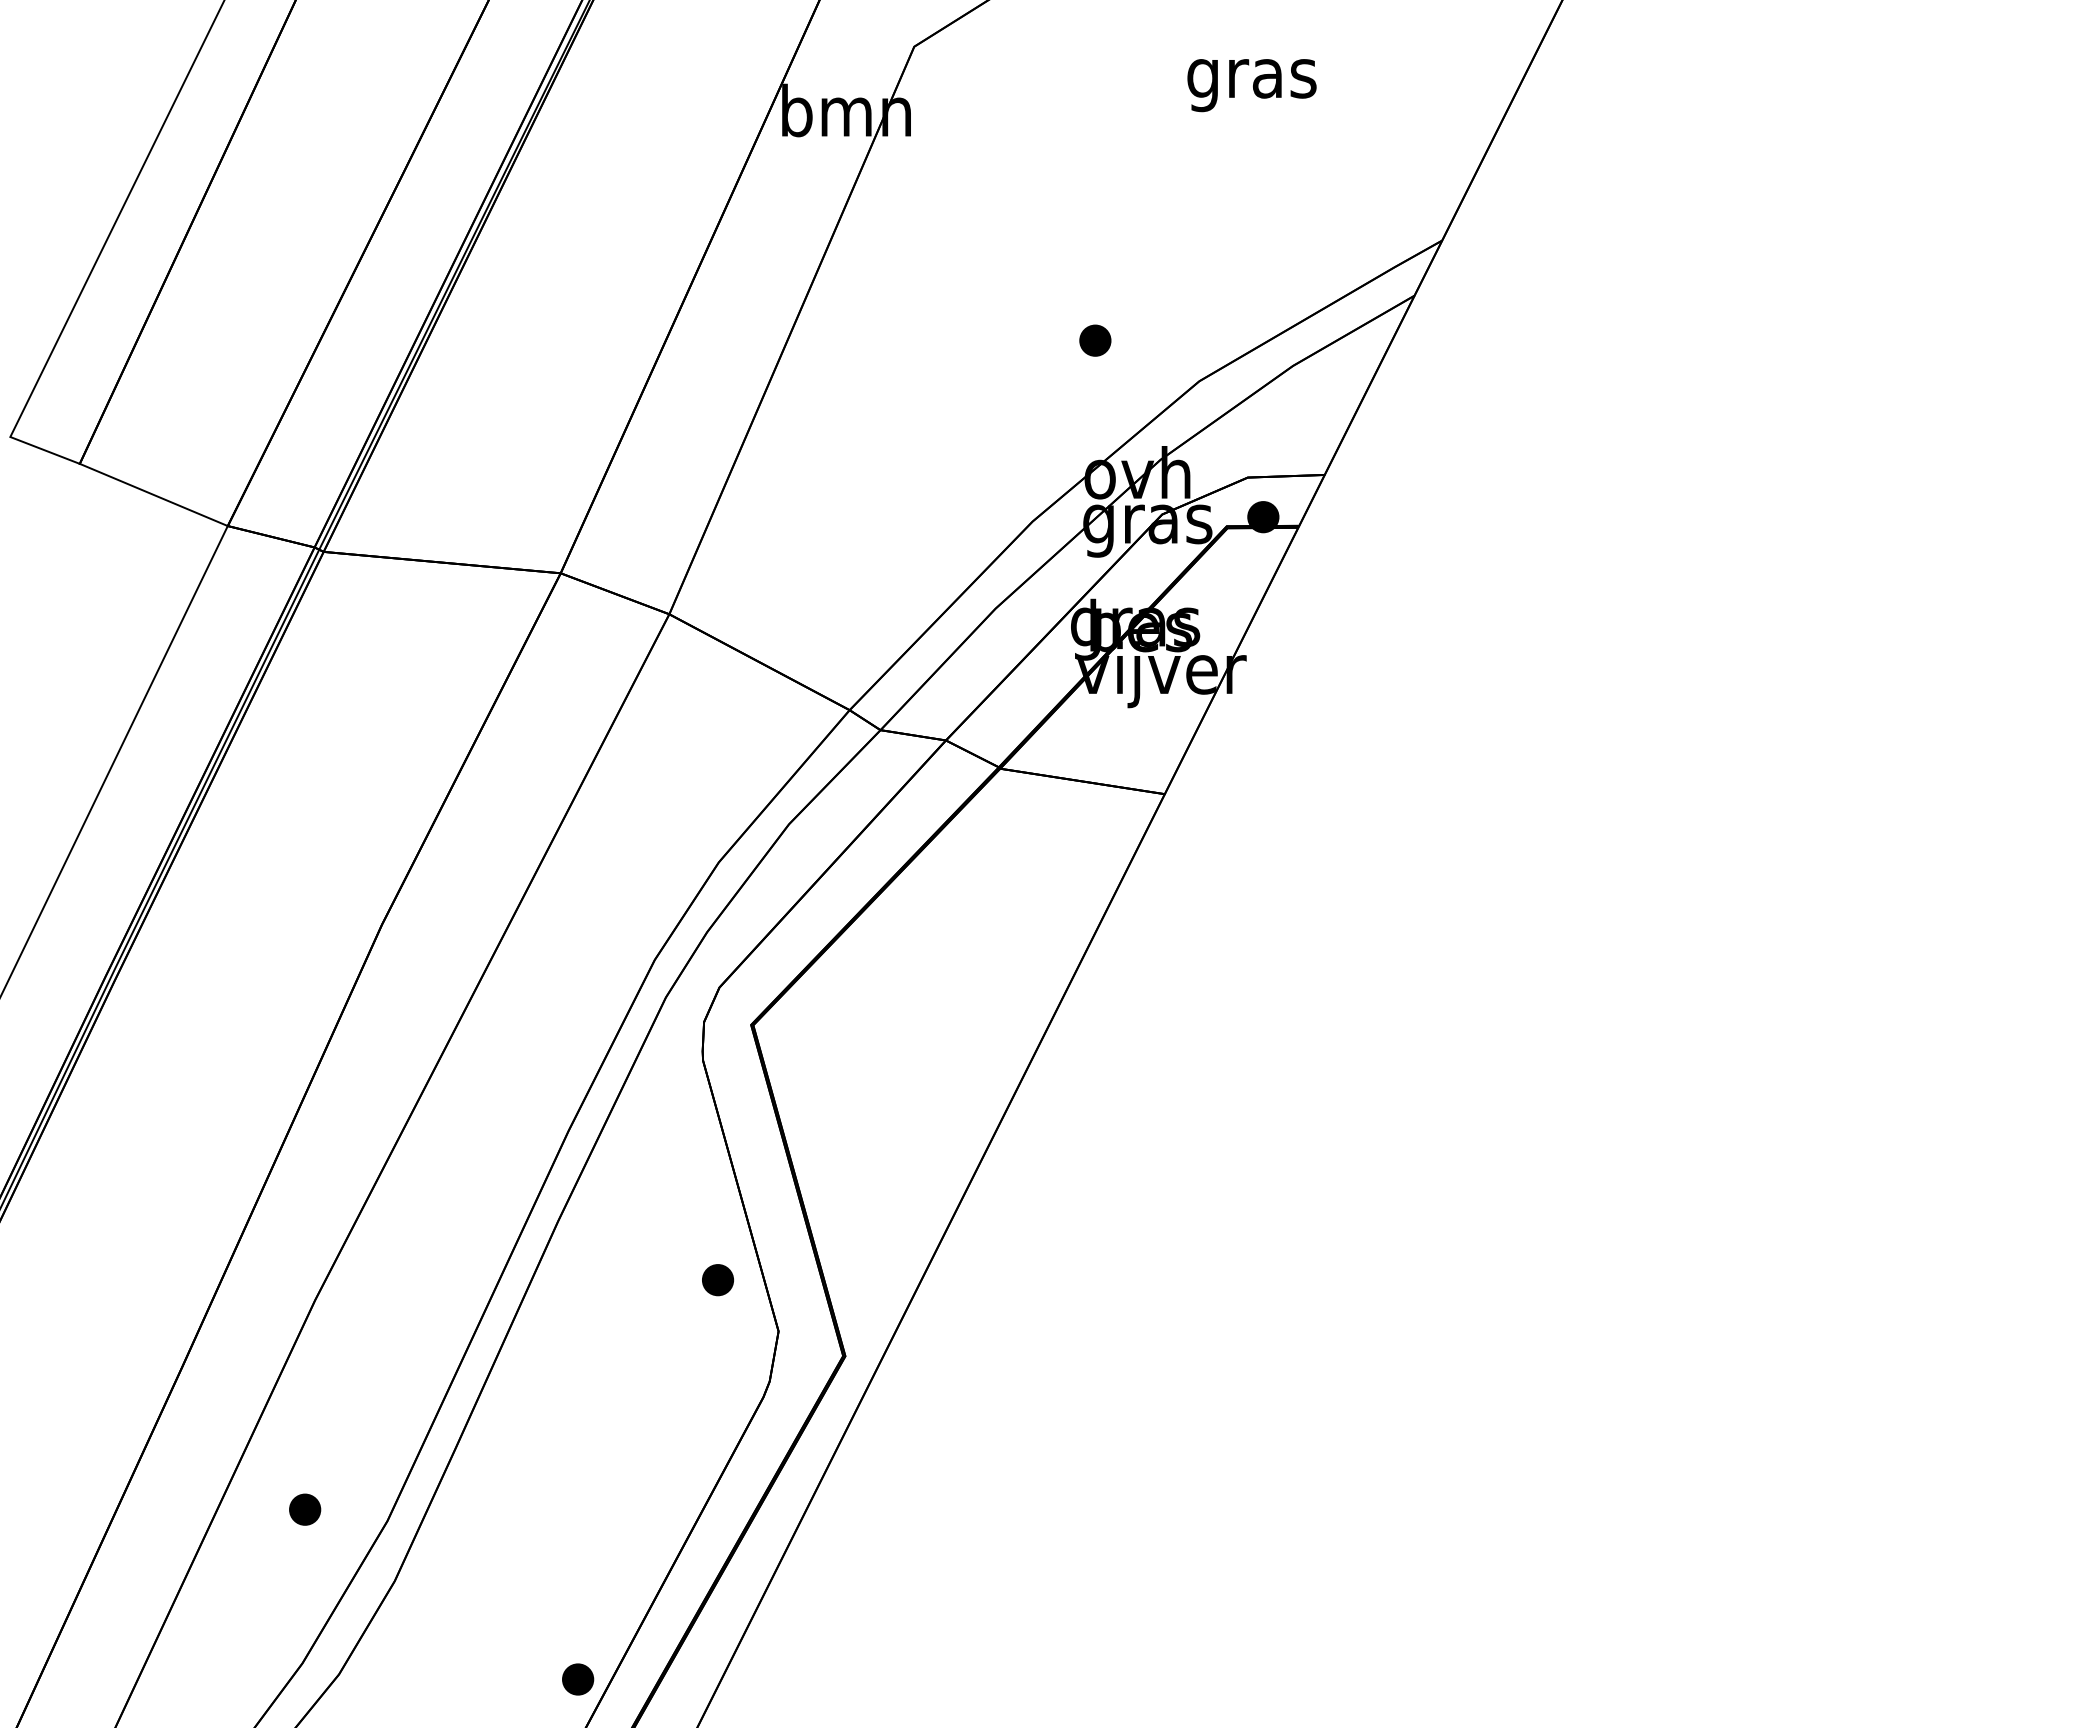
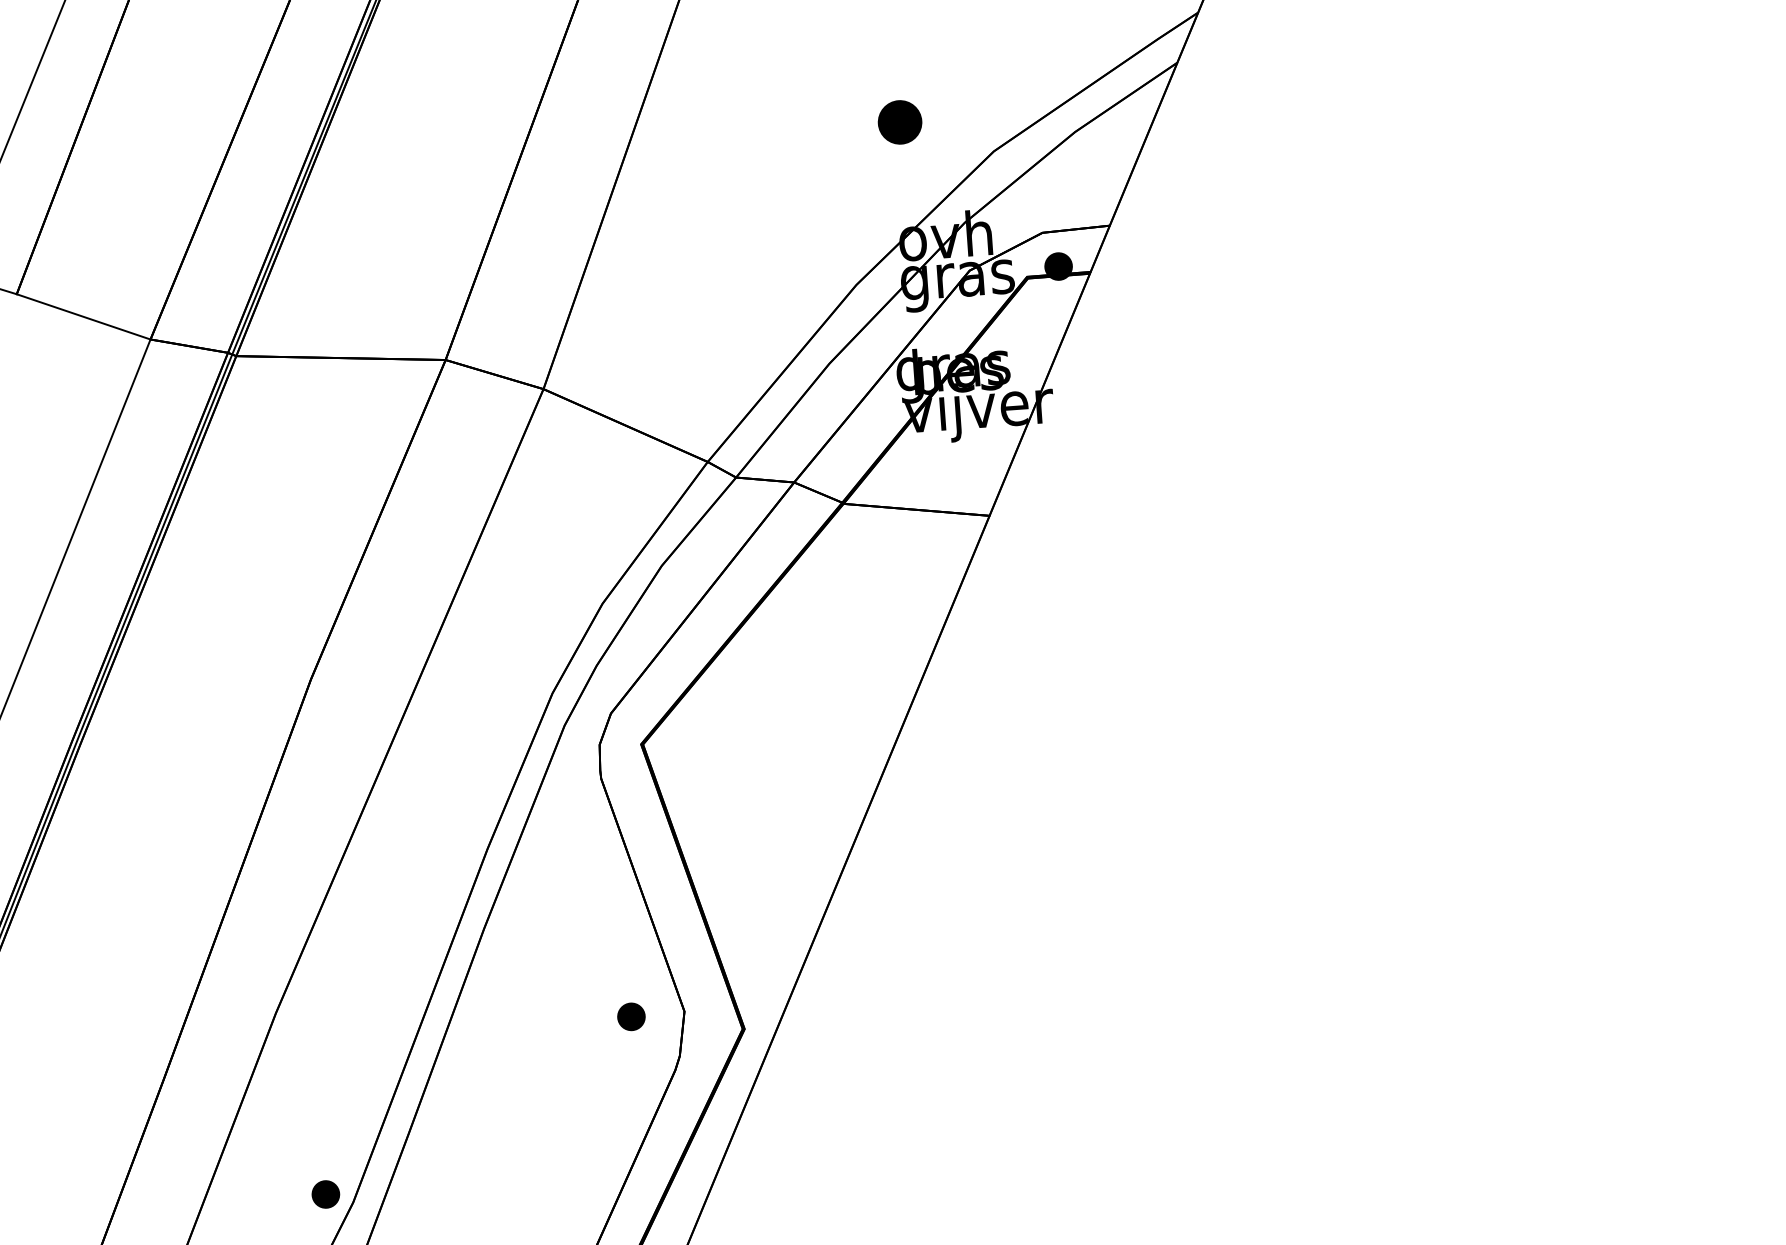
part: (1095, 340) -> (900, 122), size x1.6
part: (718, 1280) -> (631, 1017), moved
part: (305, 1509) -> (326, 1194), moved

